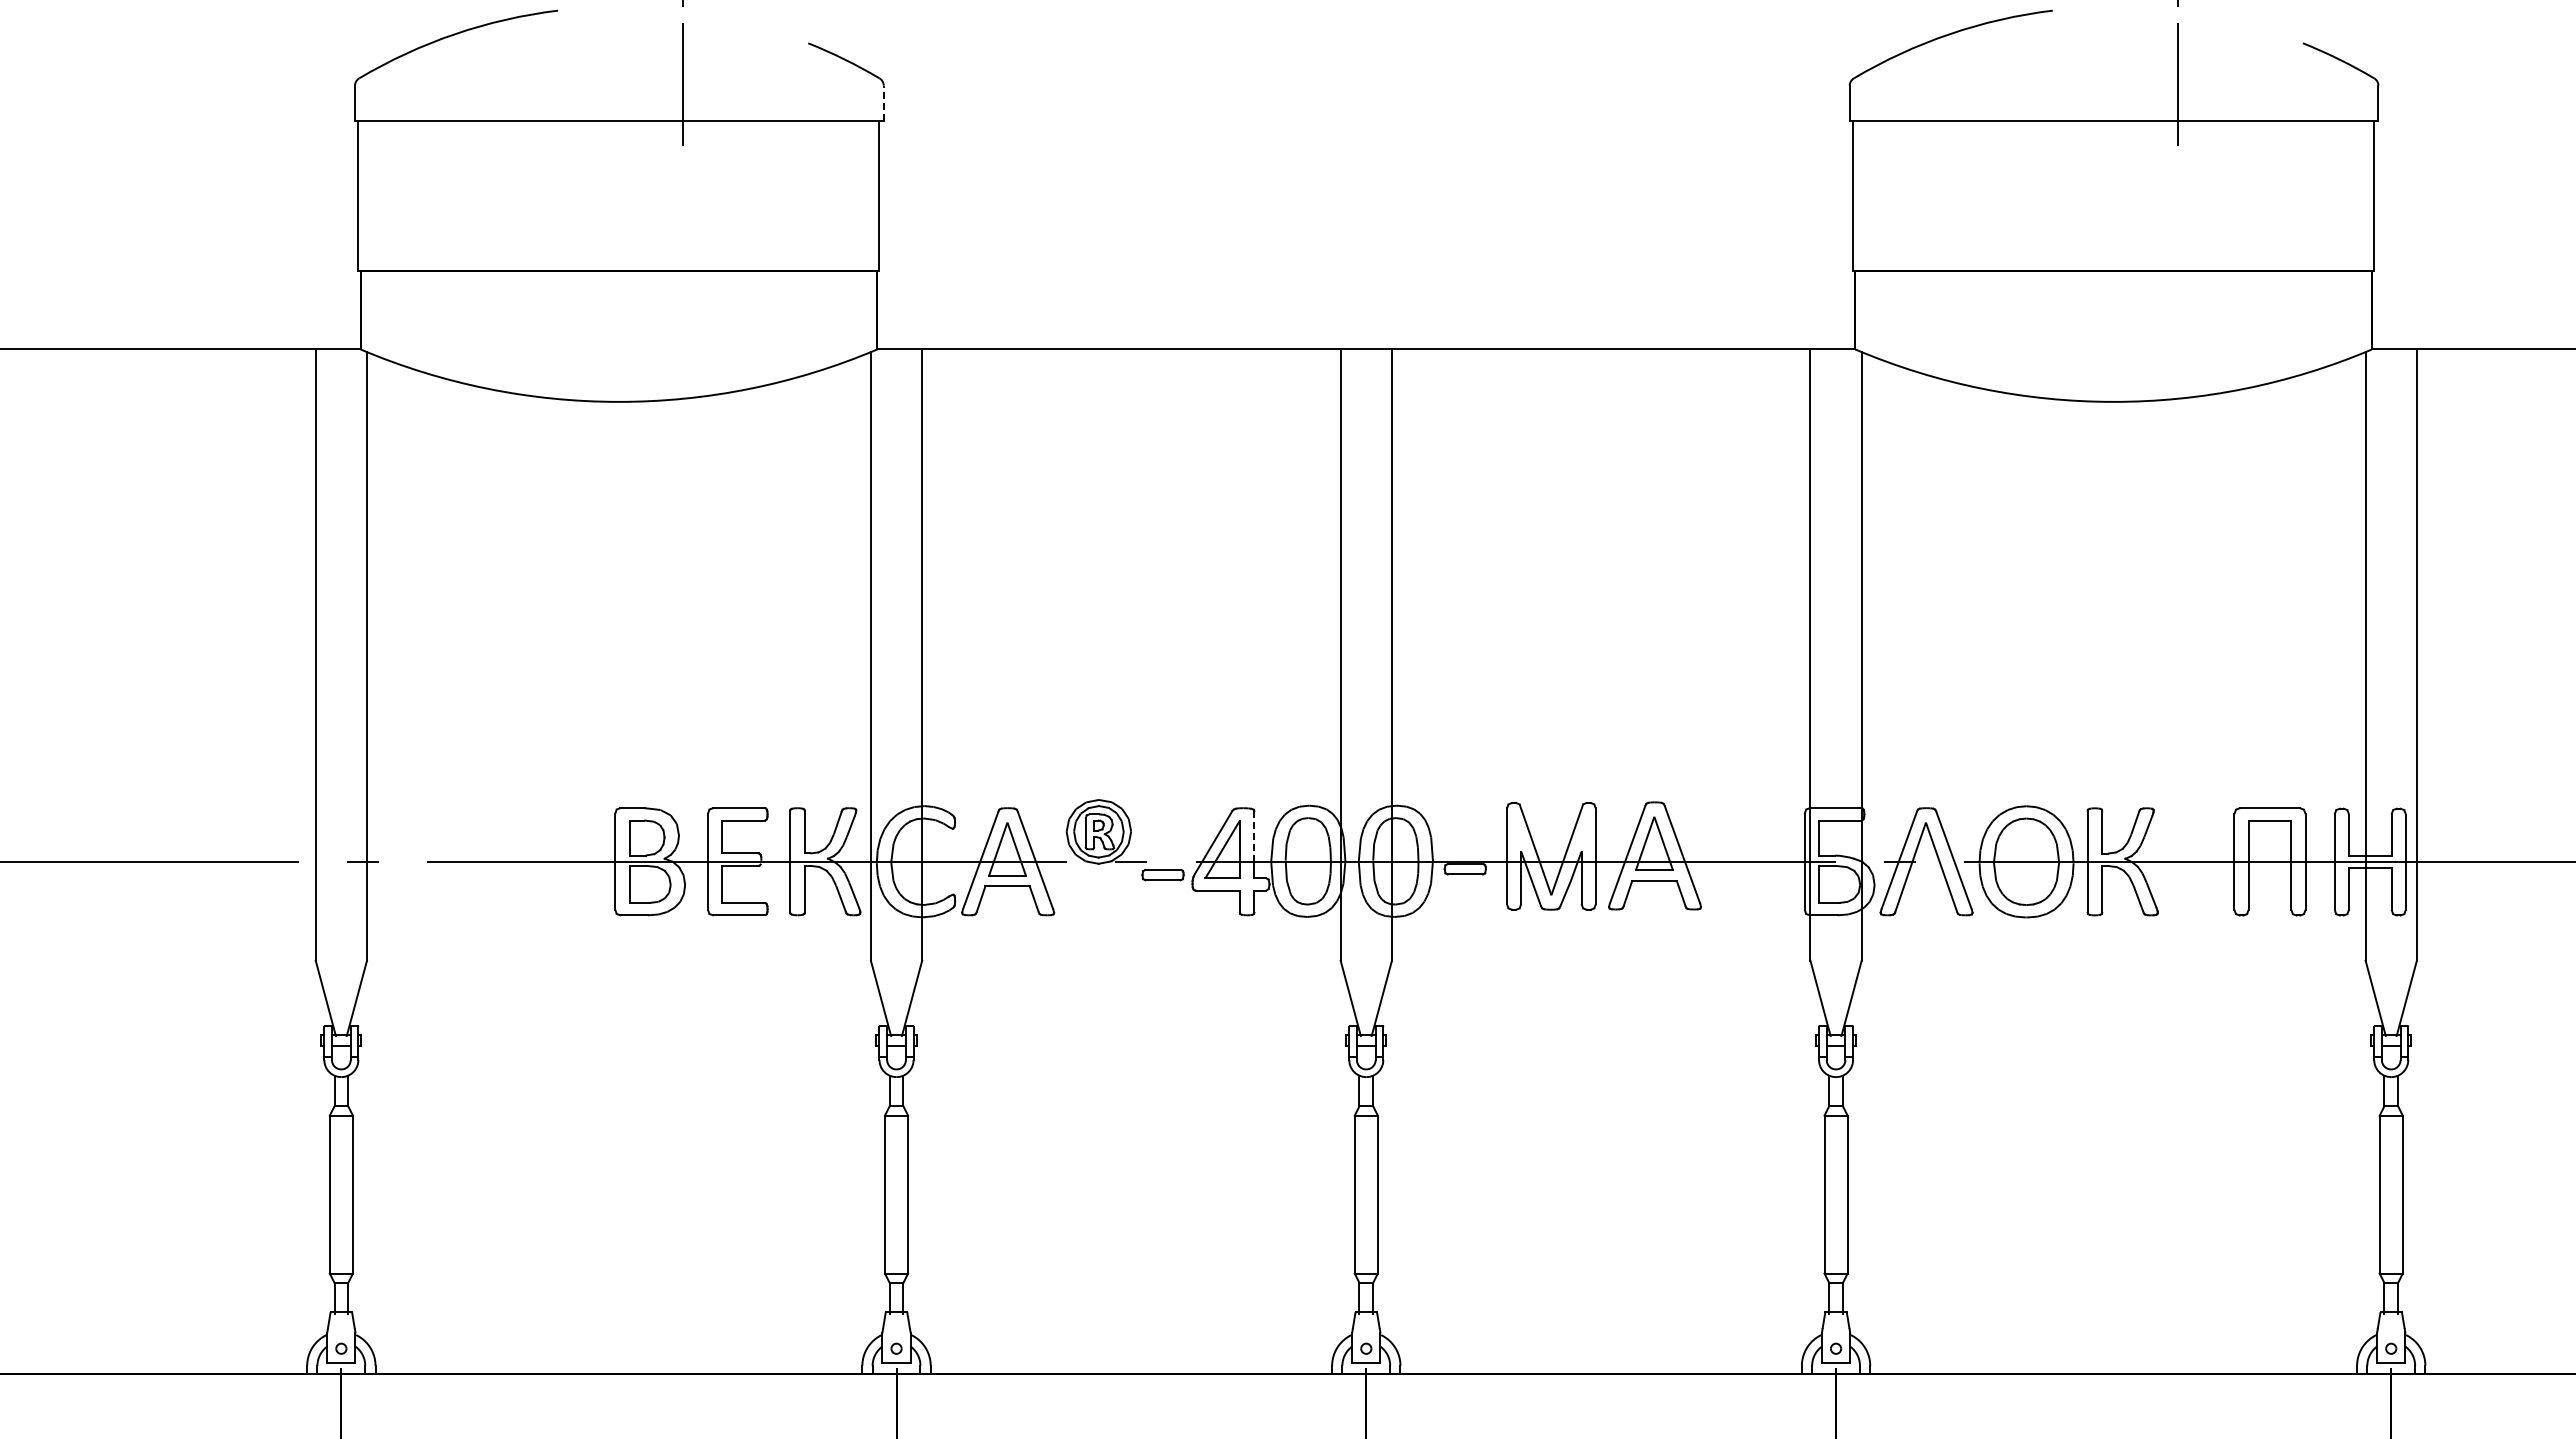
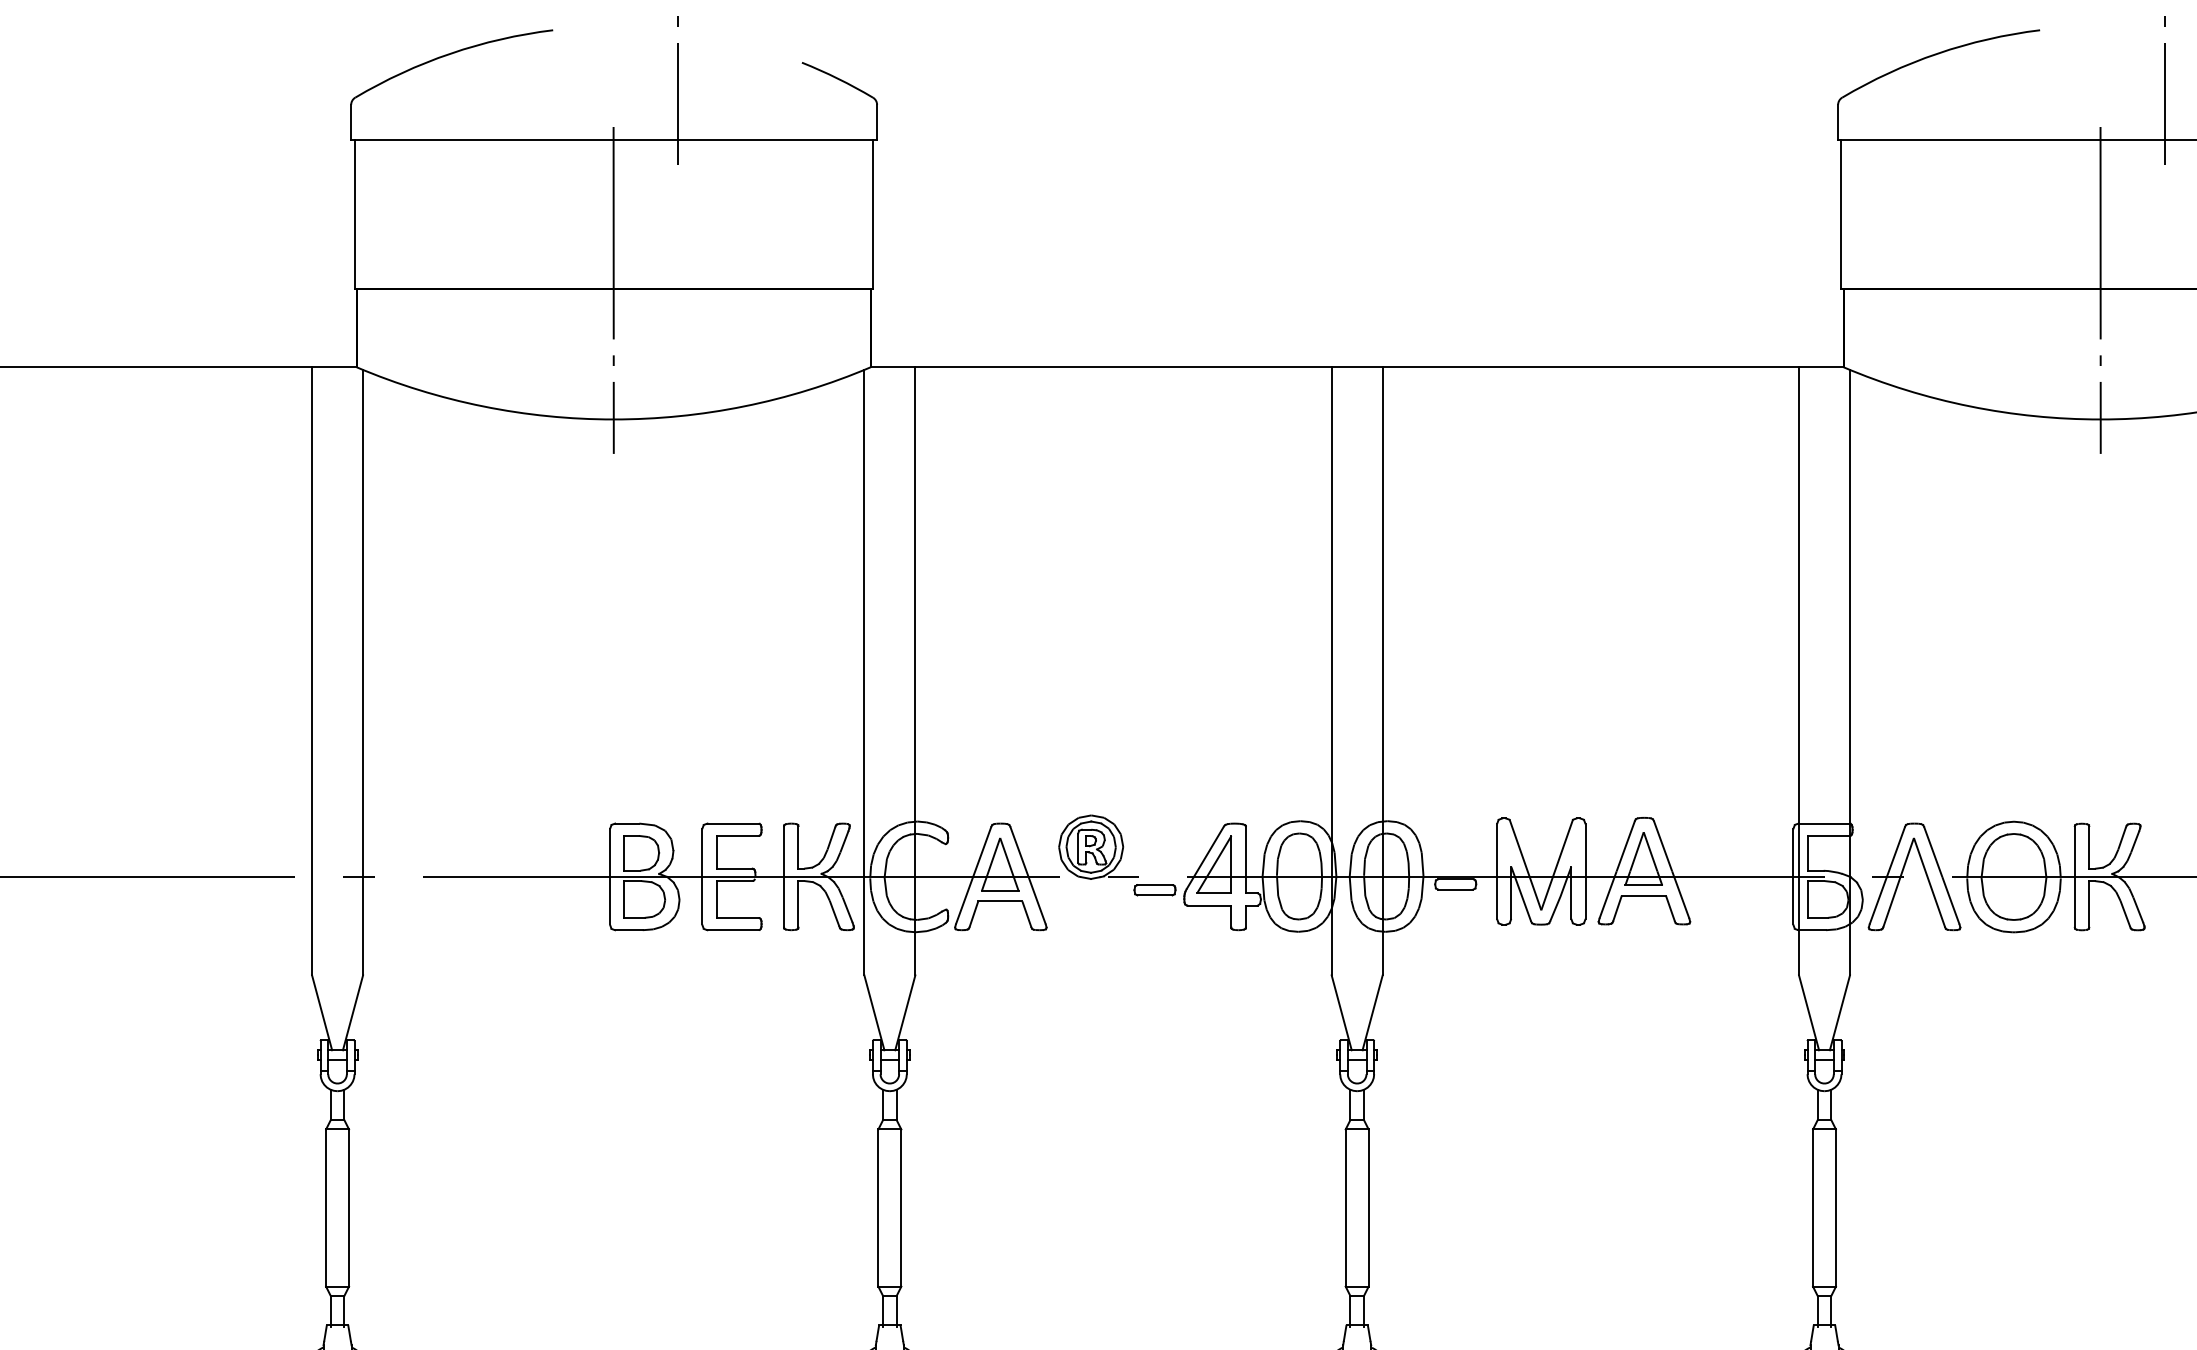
line: (883, 103) -> (876, 122), dashed -> solid
line: (618, 271) -> (613, 289), added
line: (2113, 271) -> (2100, 289), added
line: (1254, 836) -> (1245, 851), dashed -> solid

